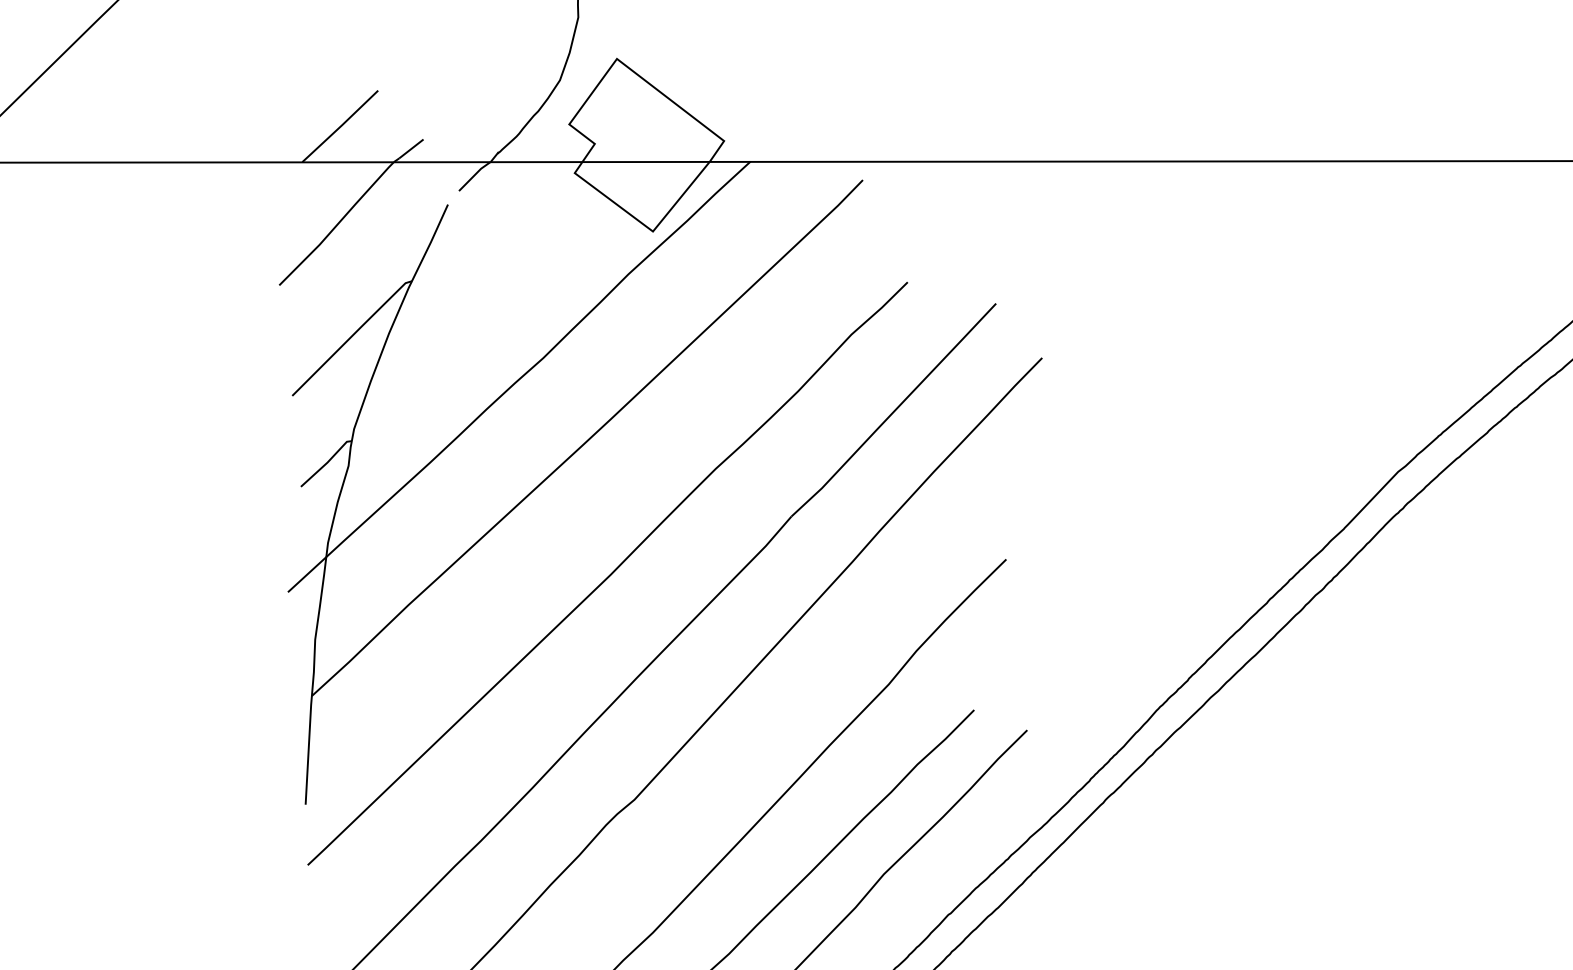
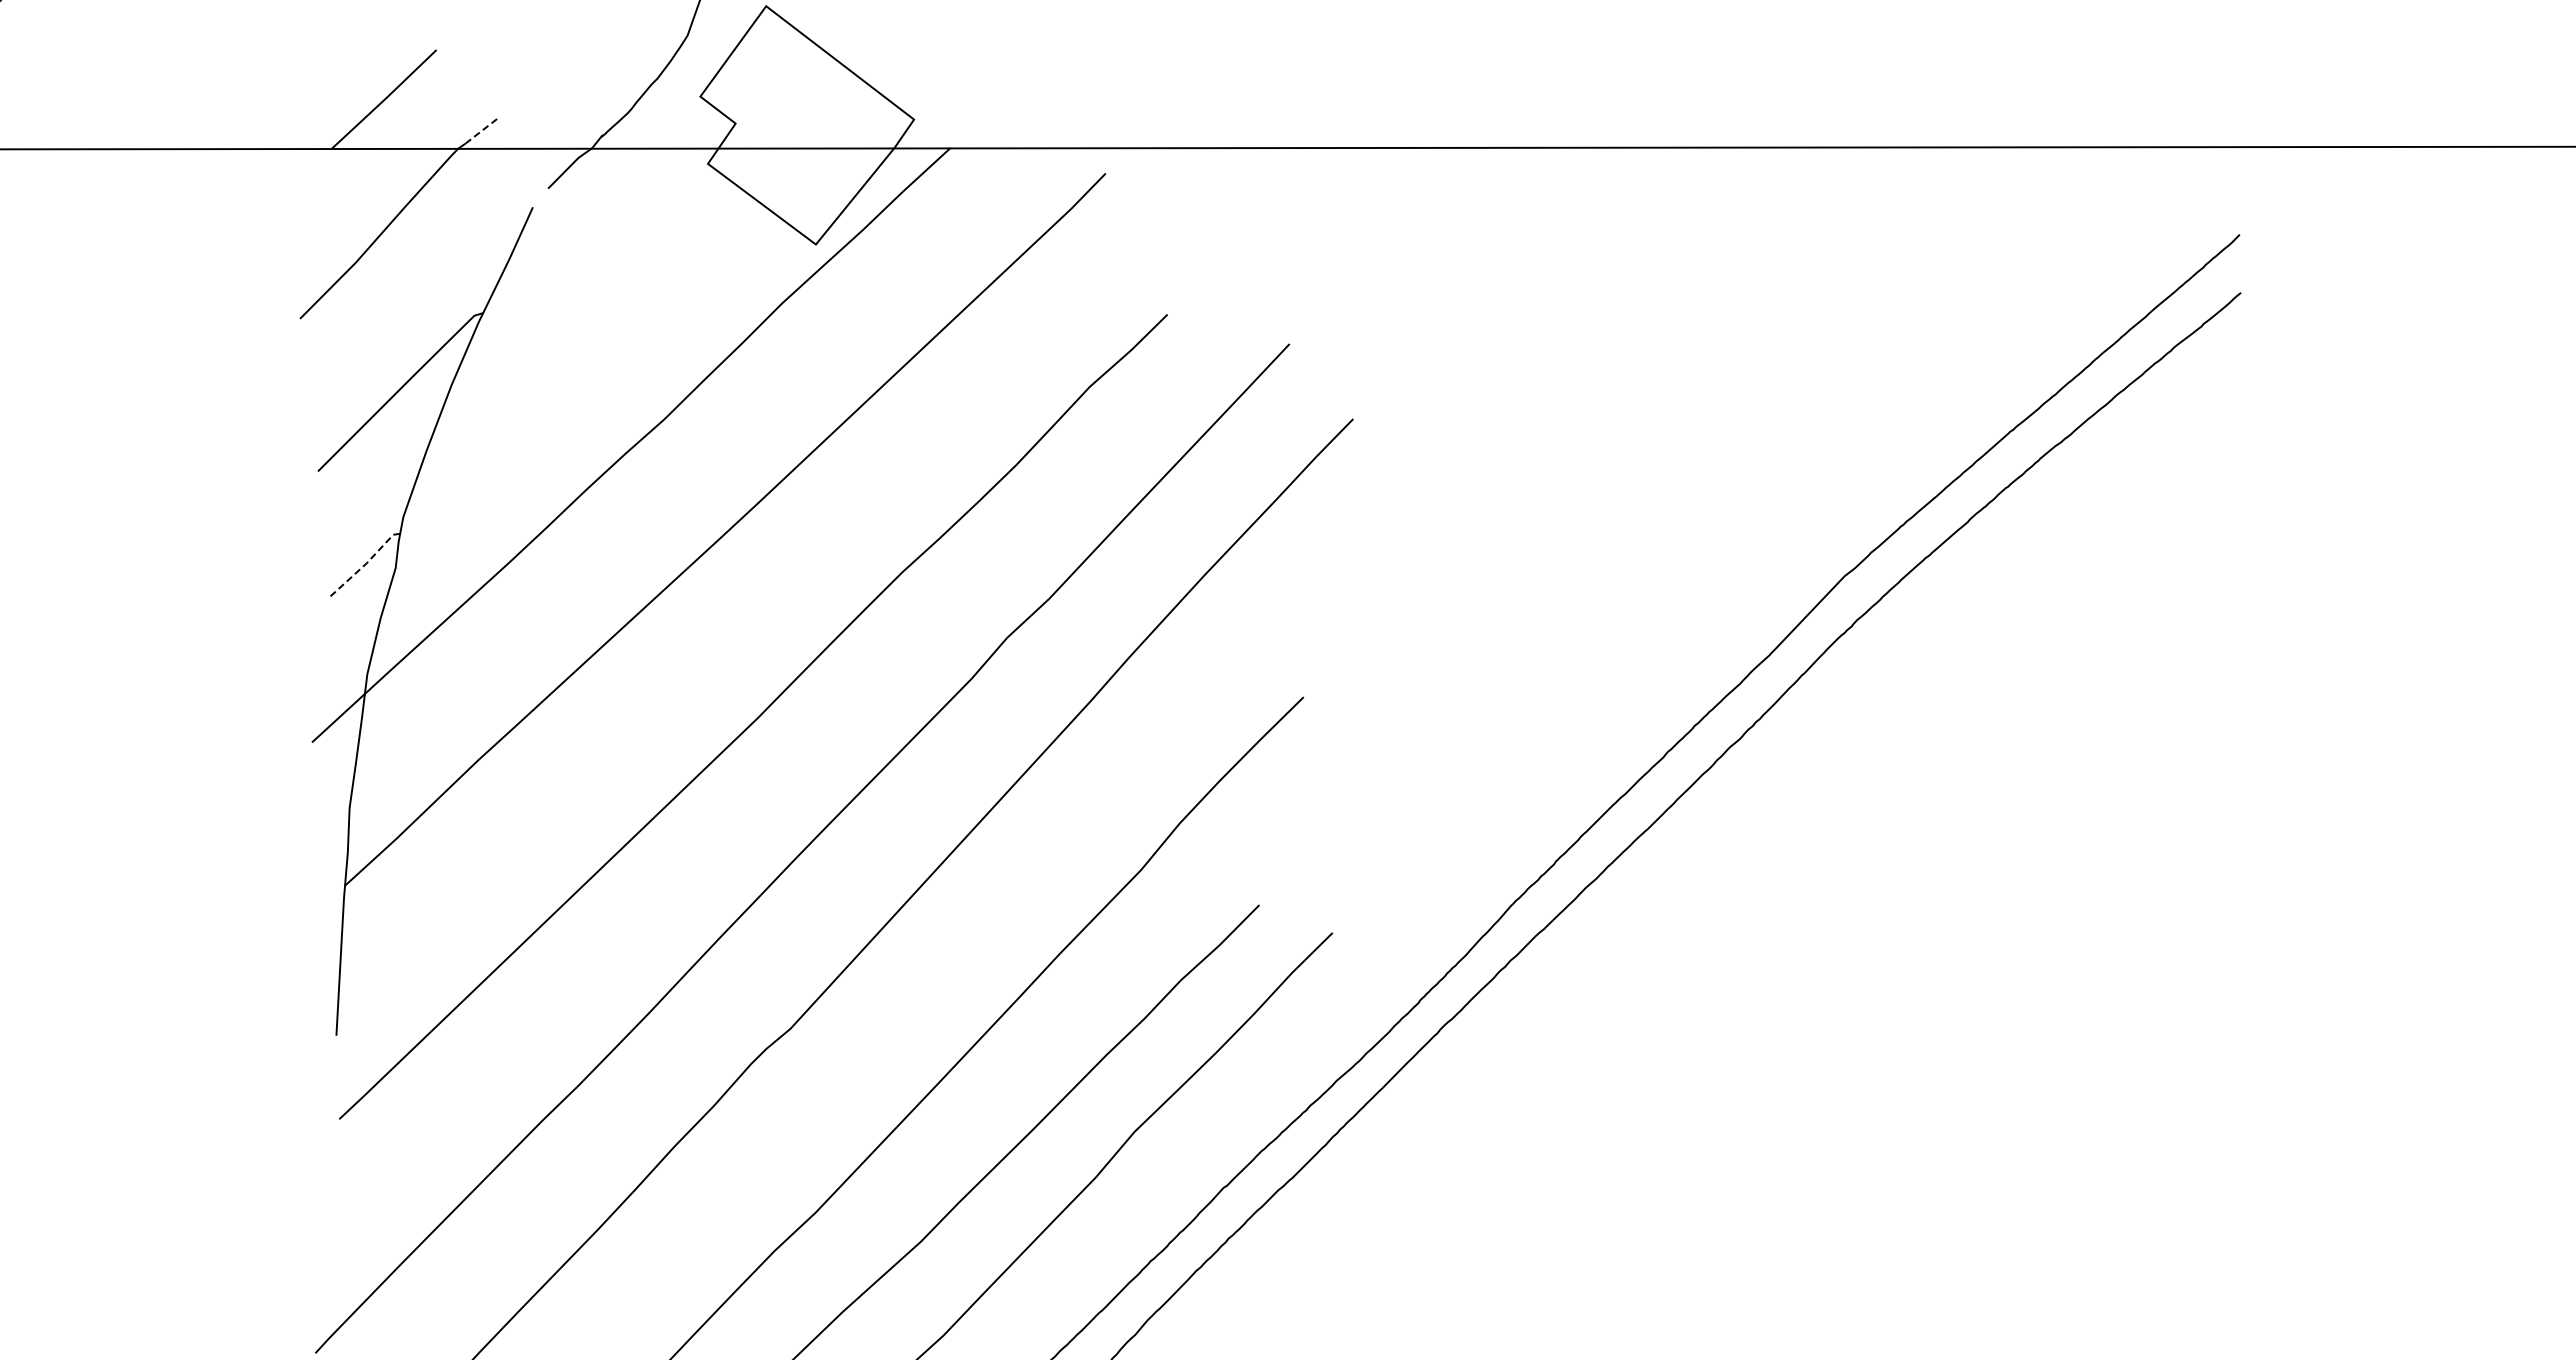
line: (411, 148) -> (482, 130), solid -> dashed
line: (326, 463) -> (365, 564), solid -> dashed

